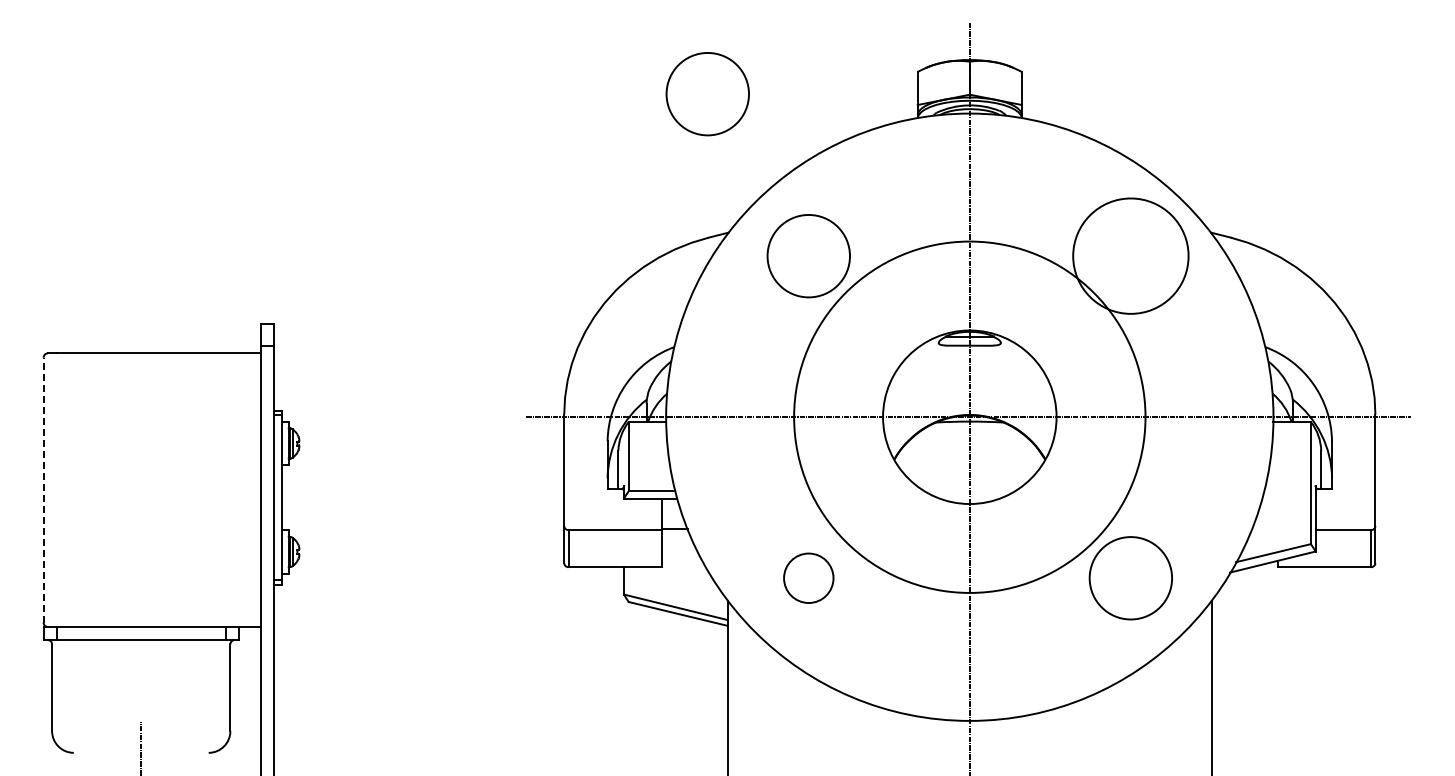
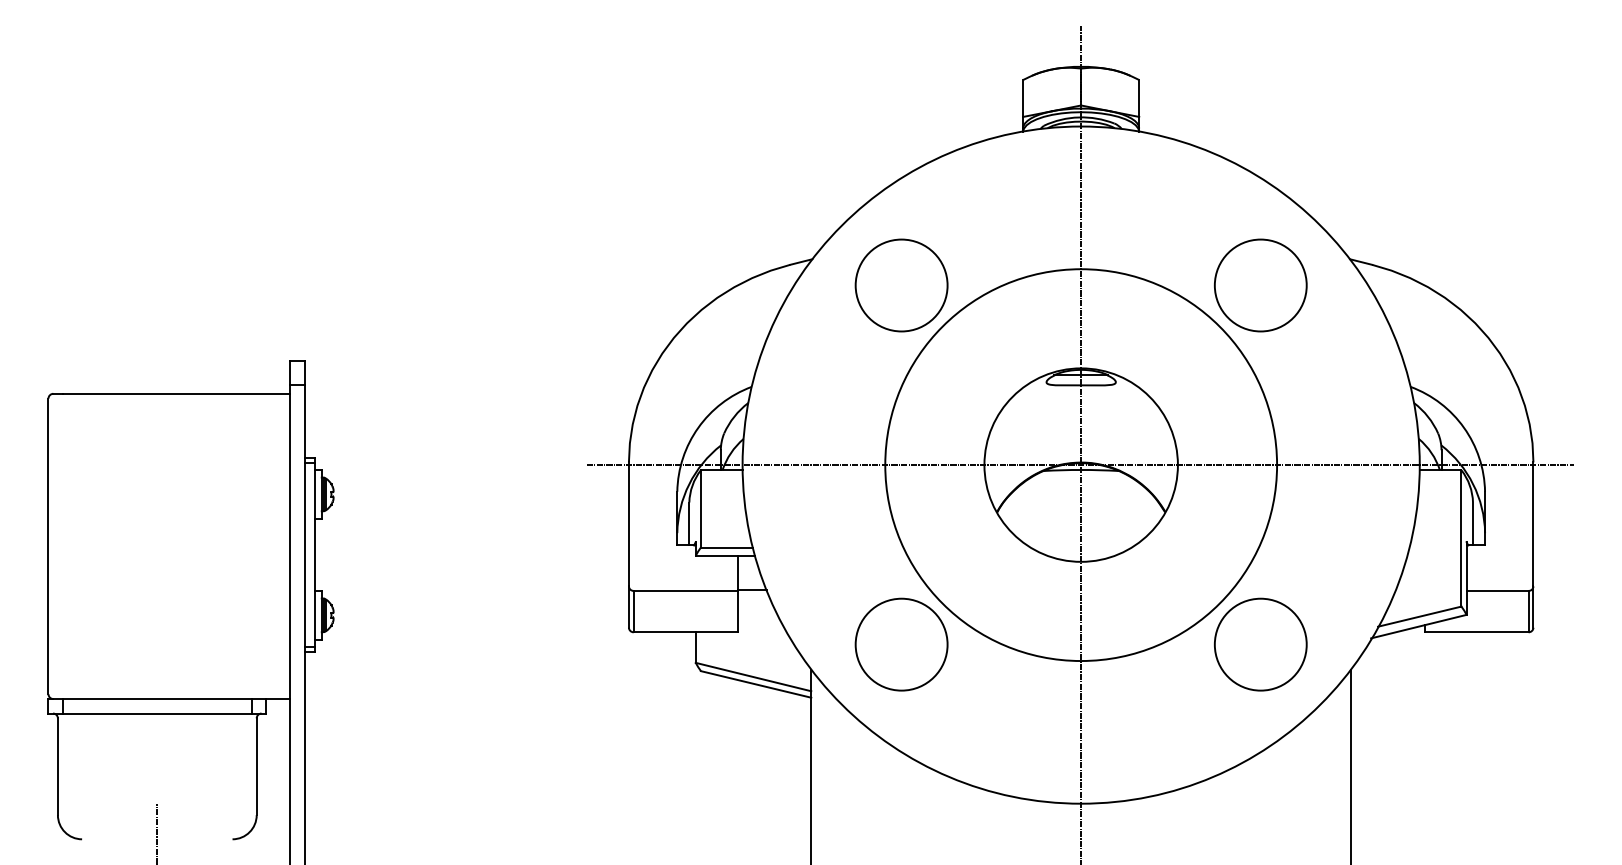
circle: (707, 94) -> (788, 105), removed
circle: (1130, 255) -> (1260, 284), size x0.71
line: (43, 490) -> (48, 546), dashed -> solid
circle: (808, 578) -> (901, 644), size x1.67

